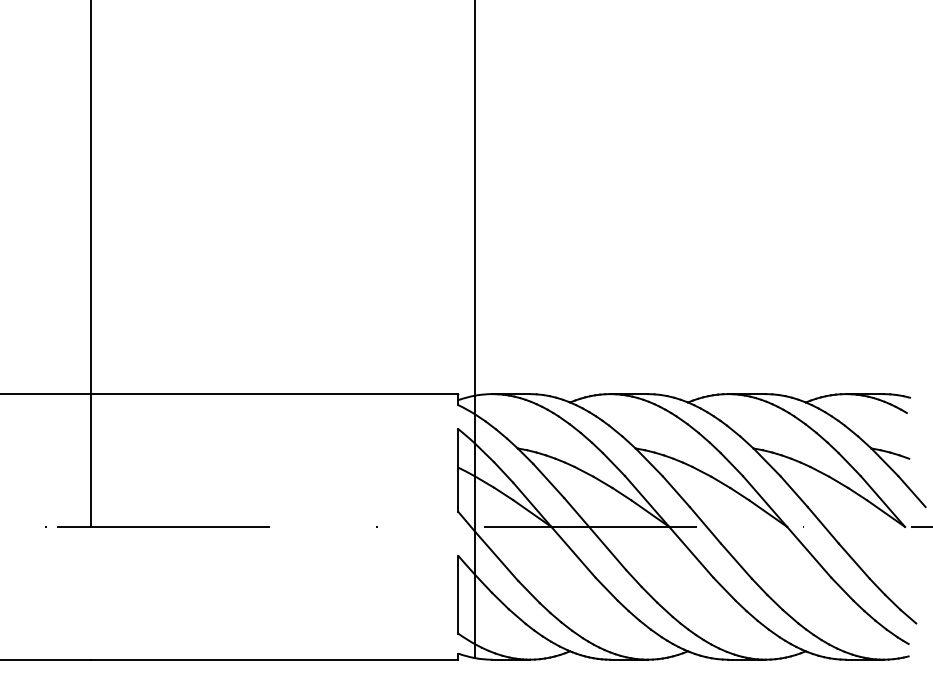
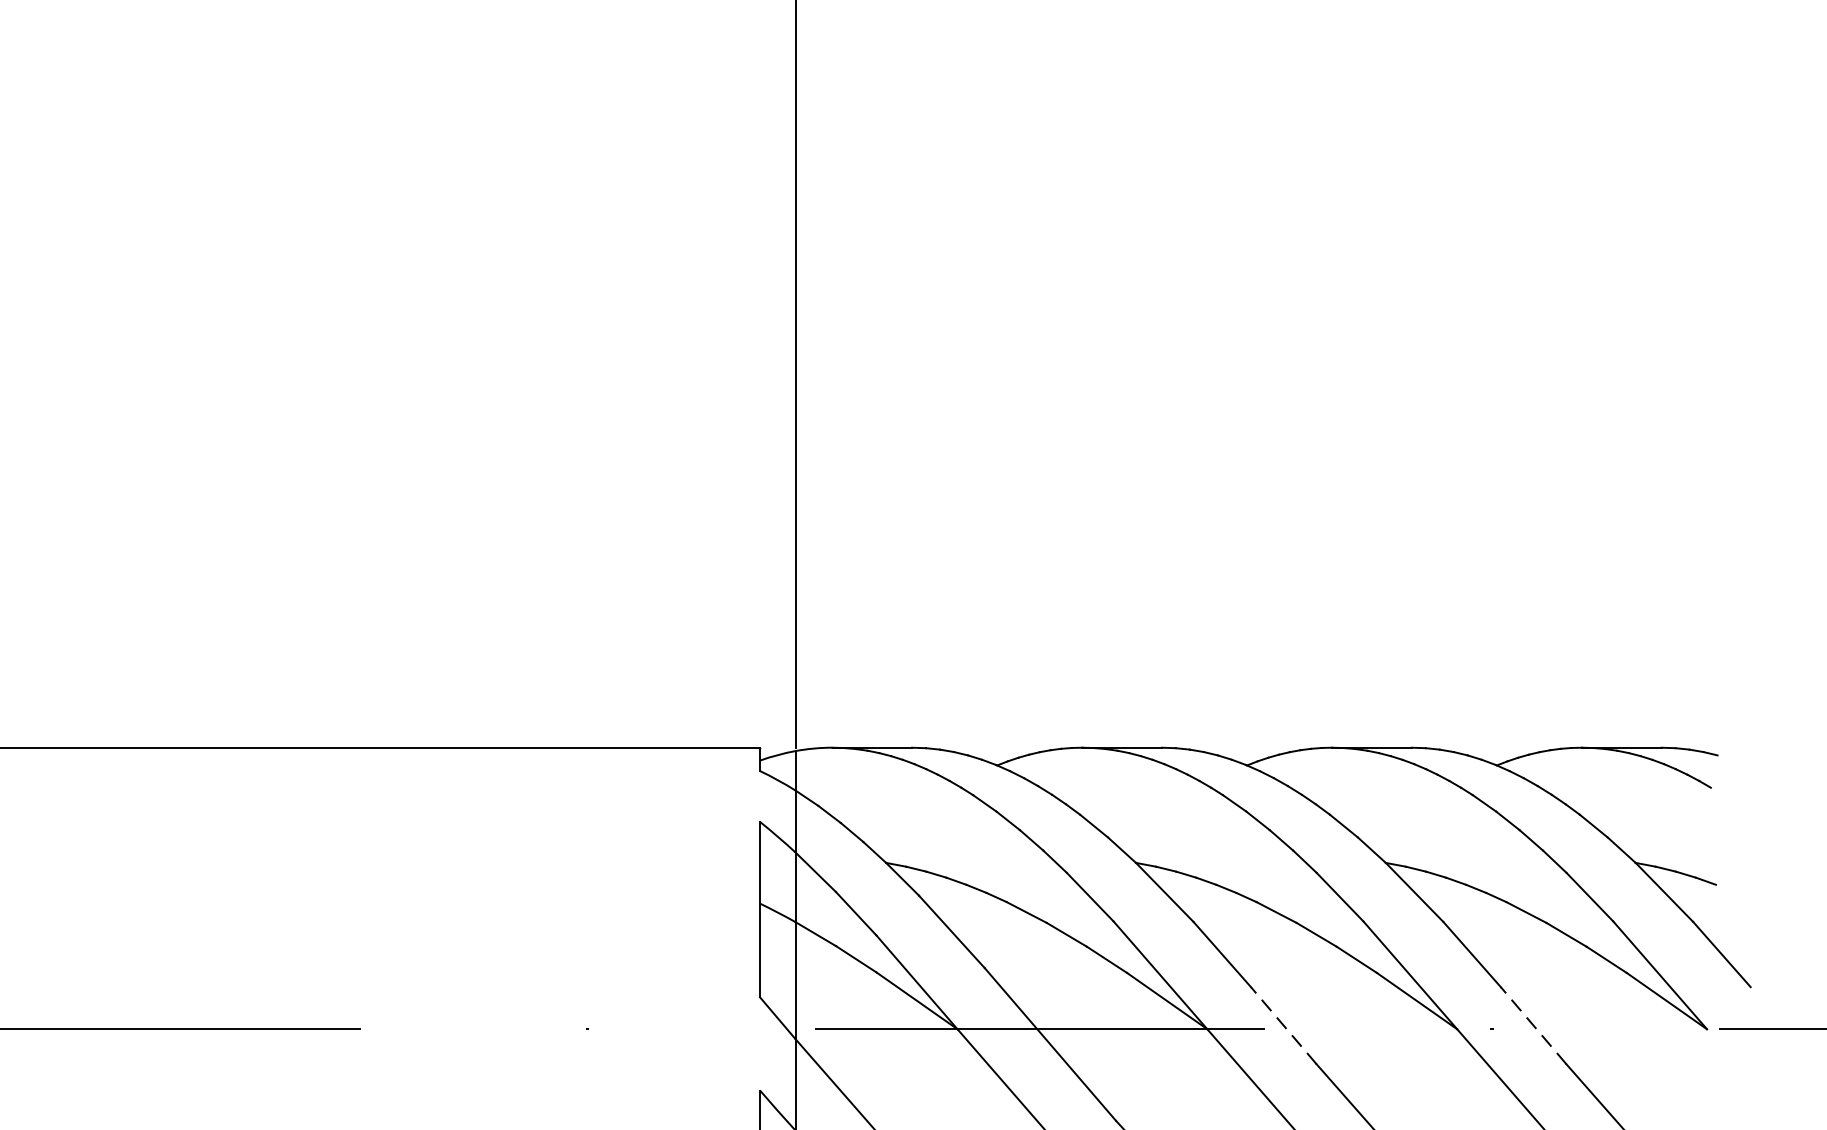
line: (705, 525) -> (1284, 1026), solid -> dashed
line: (823, 525) -> (1534, 1026), solid -> dashed

